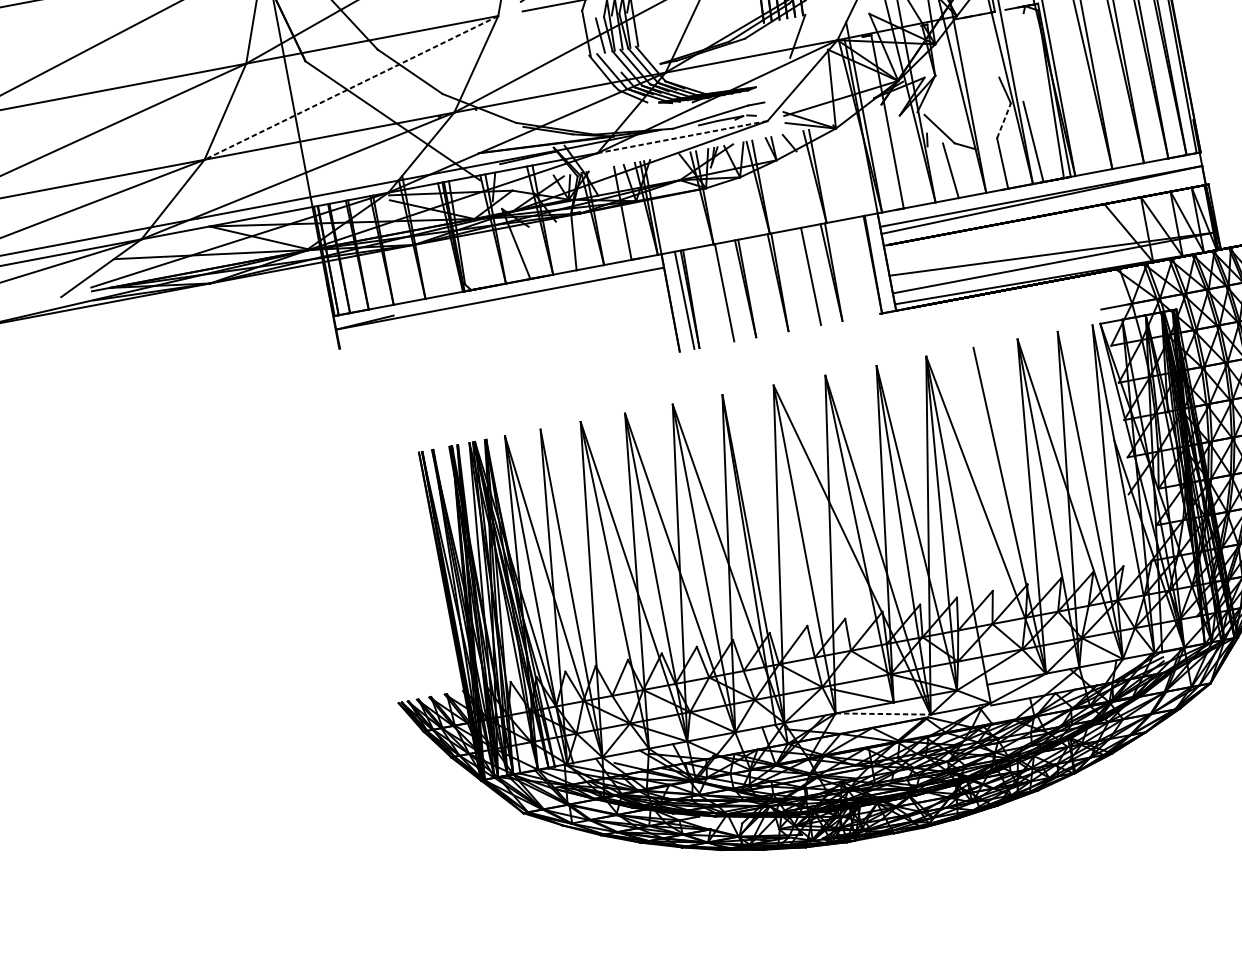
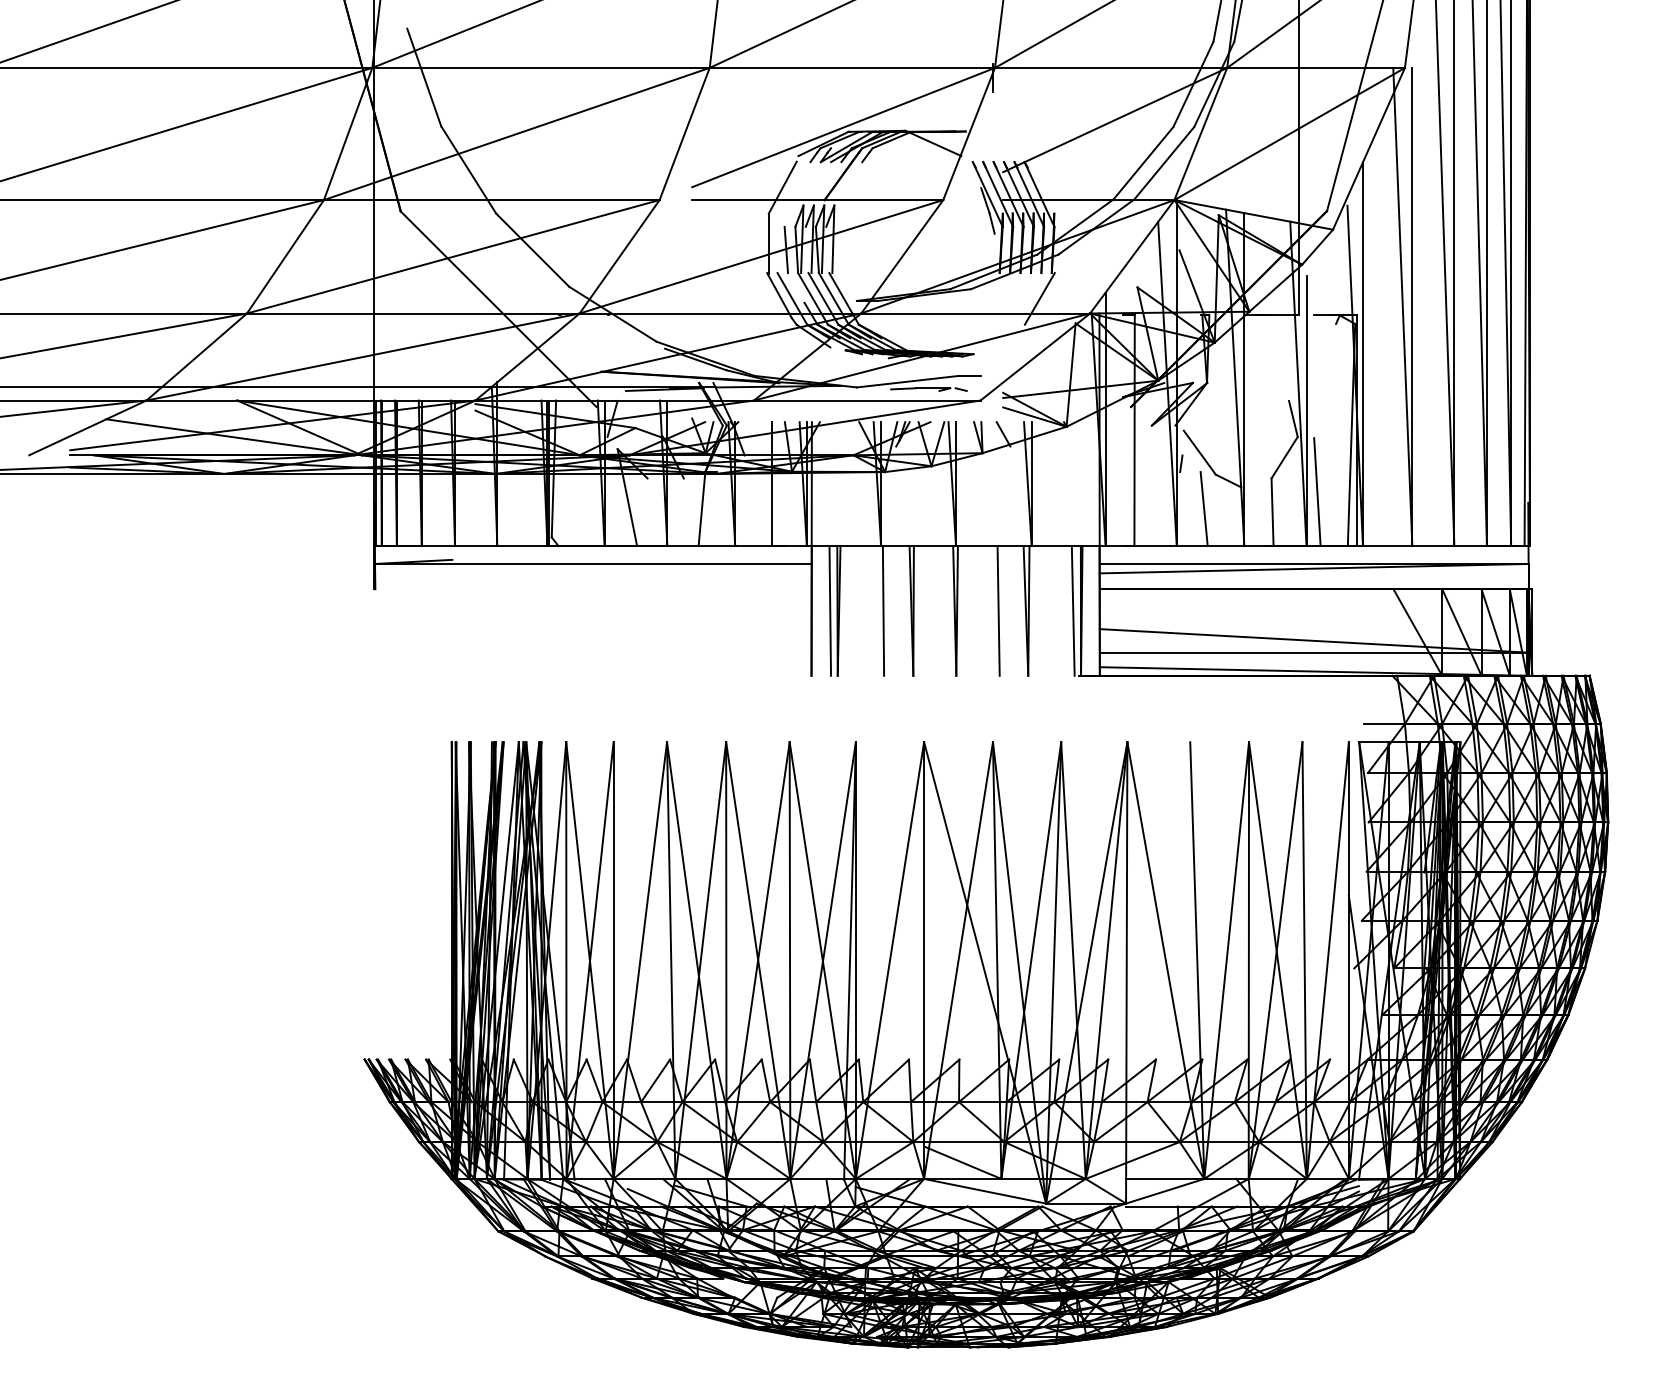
line: (351, 87) -> (453, 256), dashed -> solid
line: (1003, 120) -> (1284, 457), dashed -> solid
line: (681, 137) -> (866, 400), dashed -> solid
line: (866, 265) -> (1072, 610), added
line: (883, 714) -> (985, 1191), dashed -> solid

